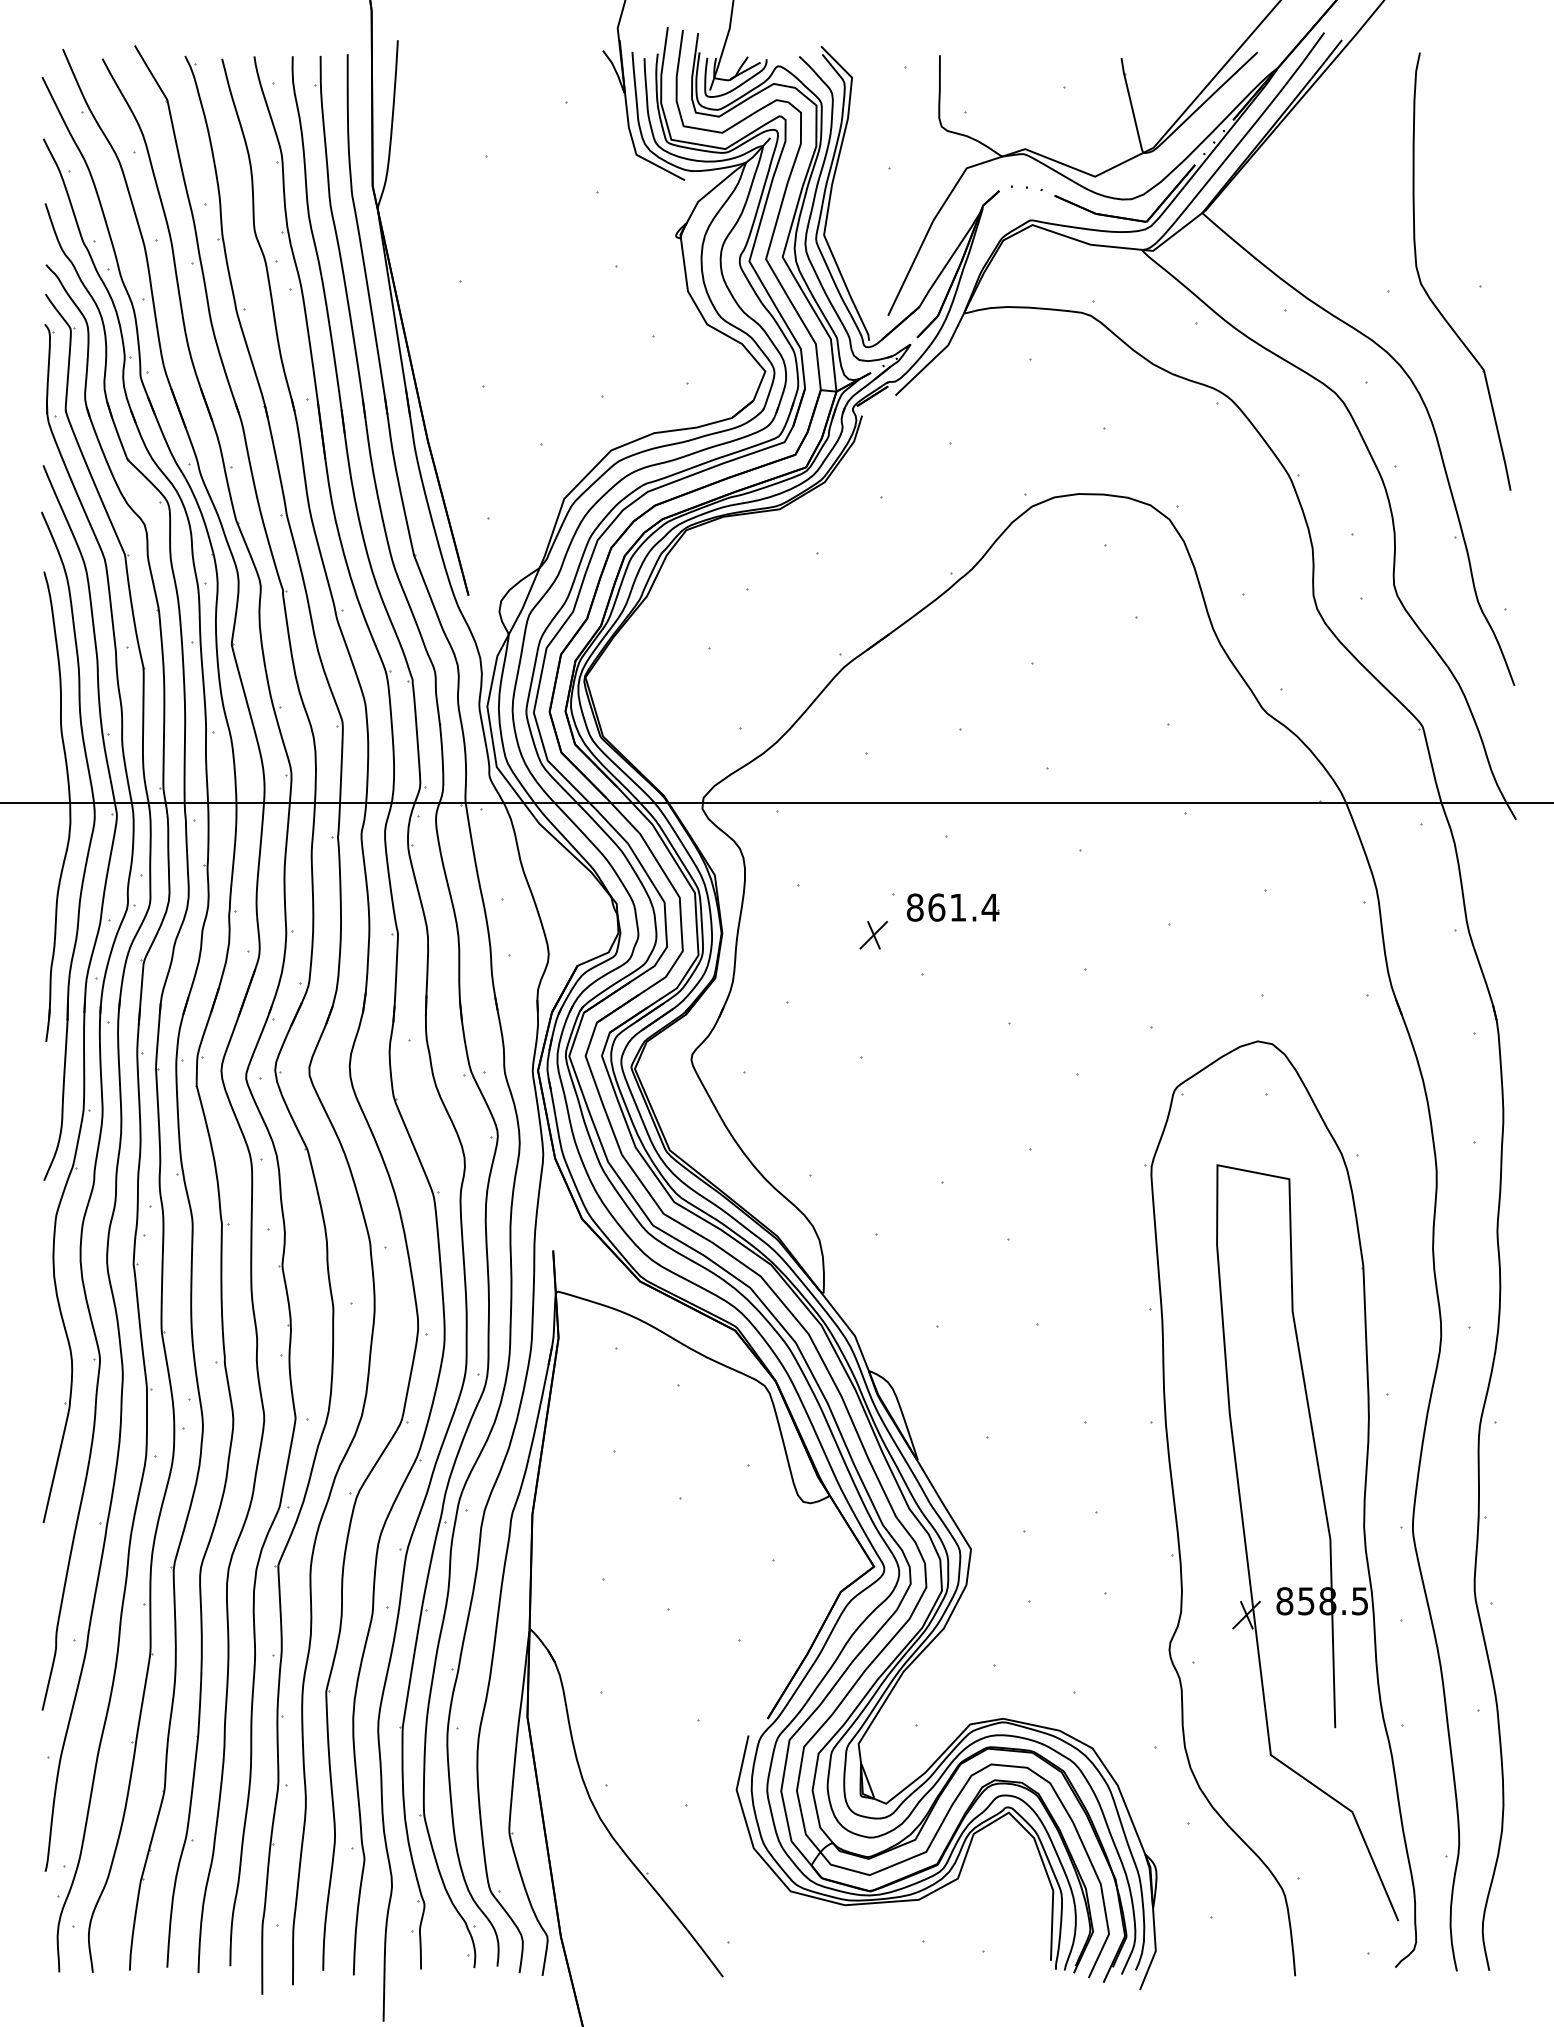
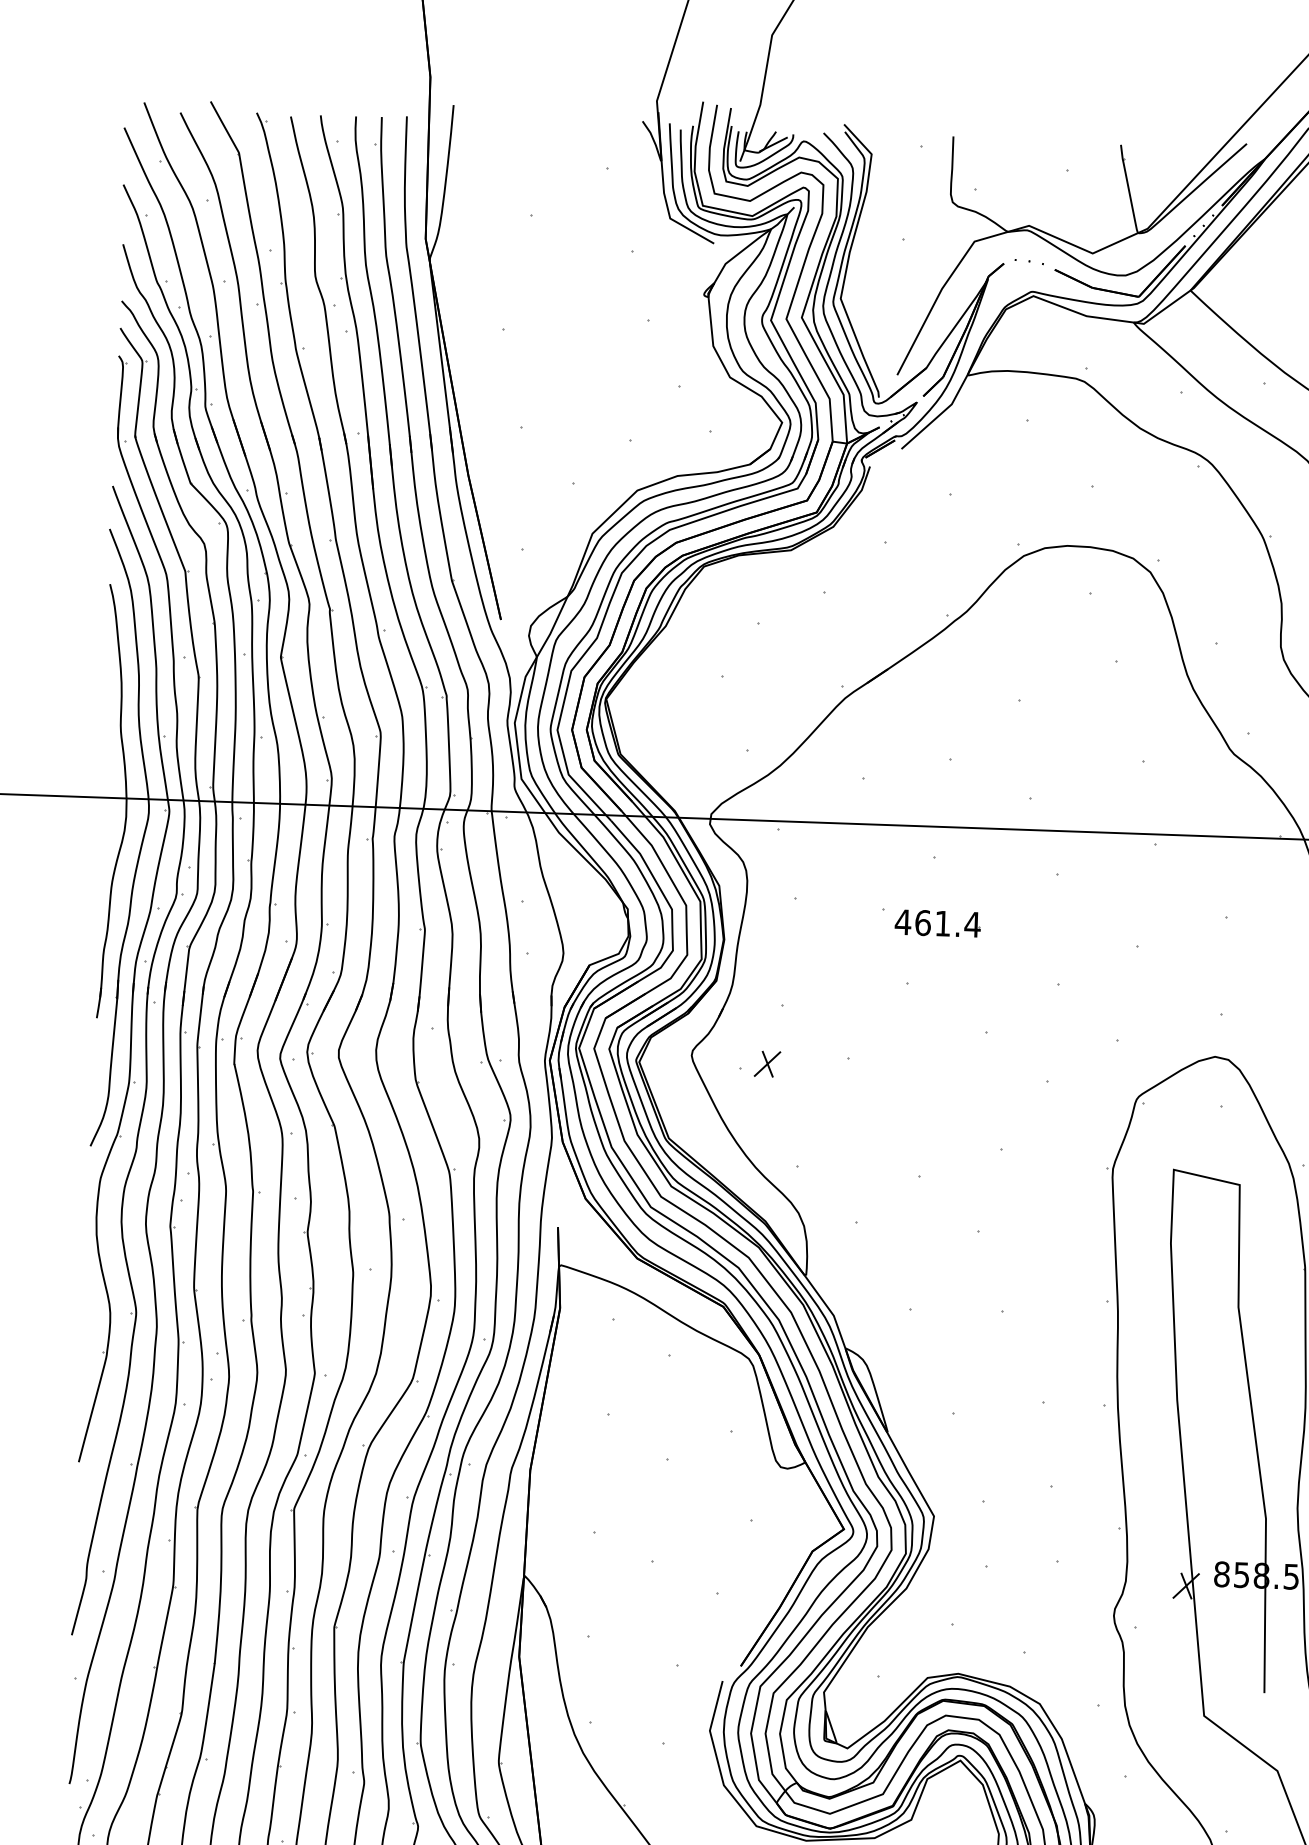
text: (915, 907) -> (903, 922), 861.4 -> 461.4
part: (873, 935) -> (767, 1064), moved

